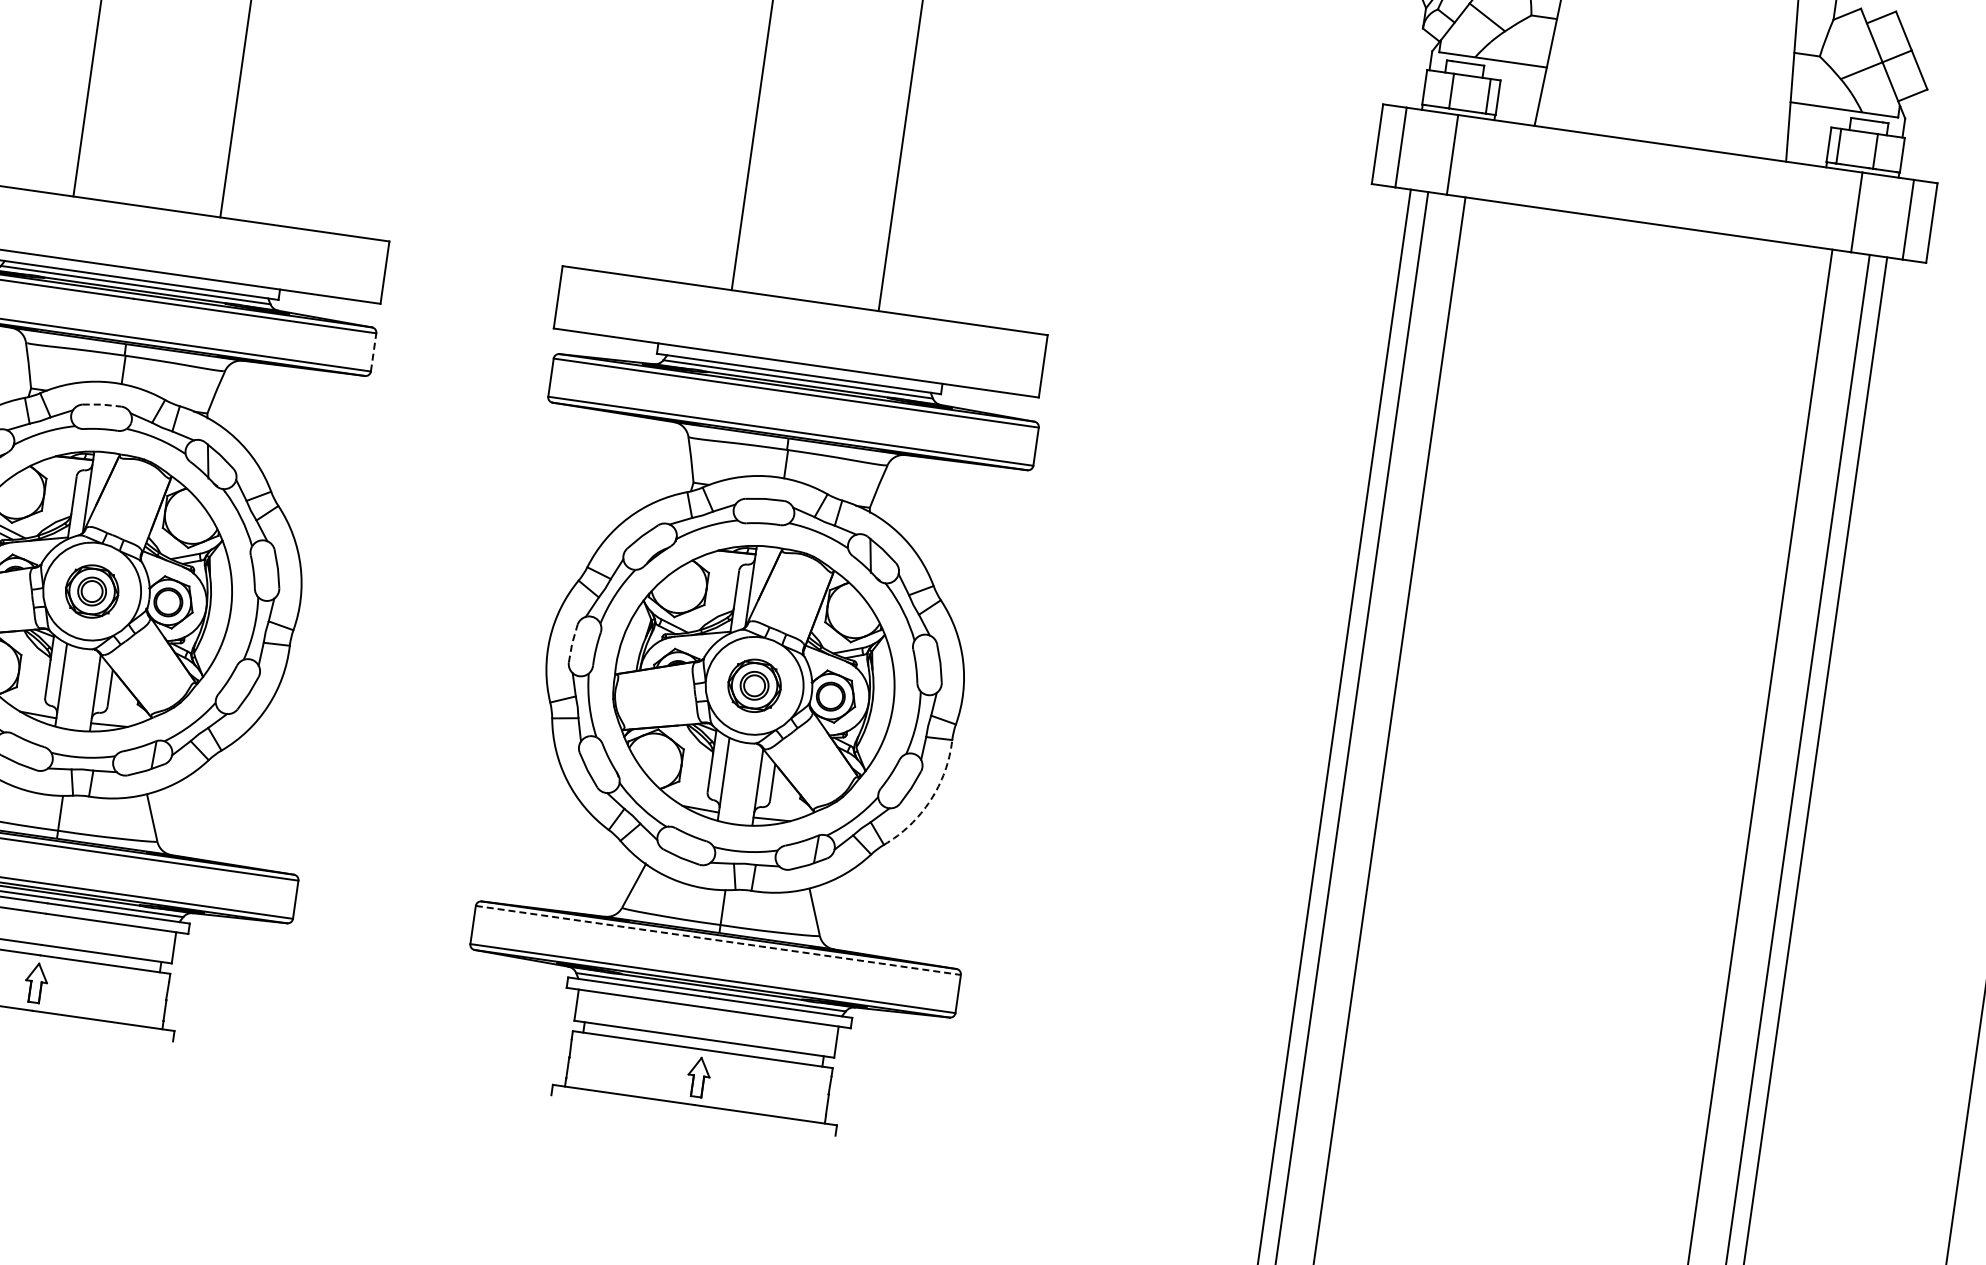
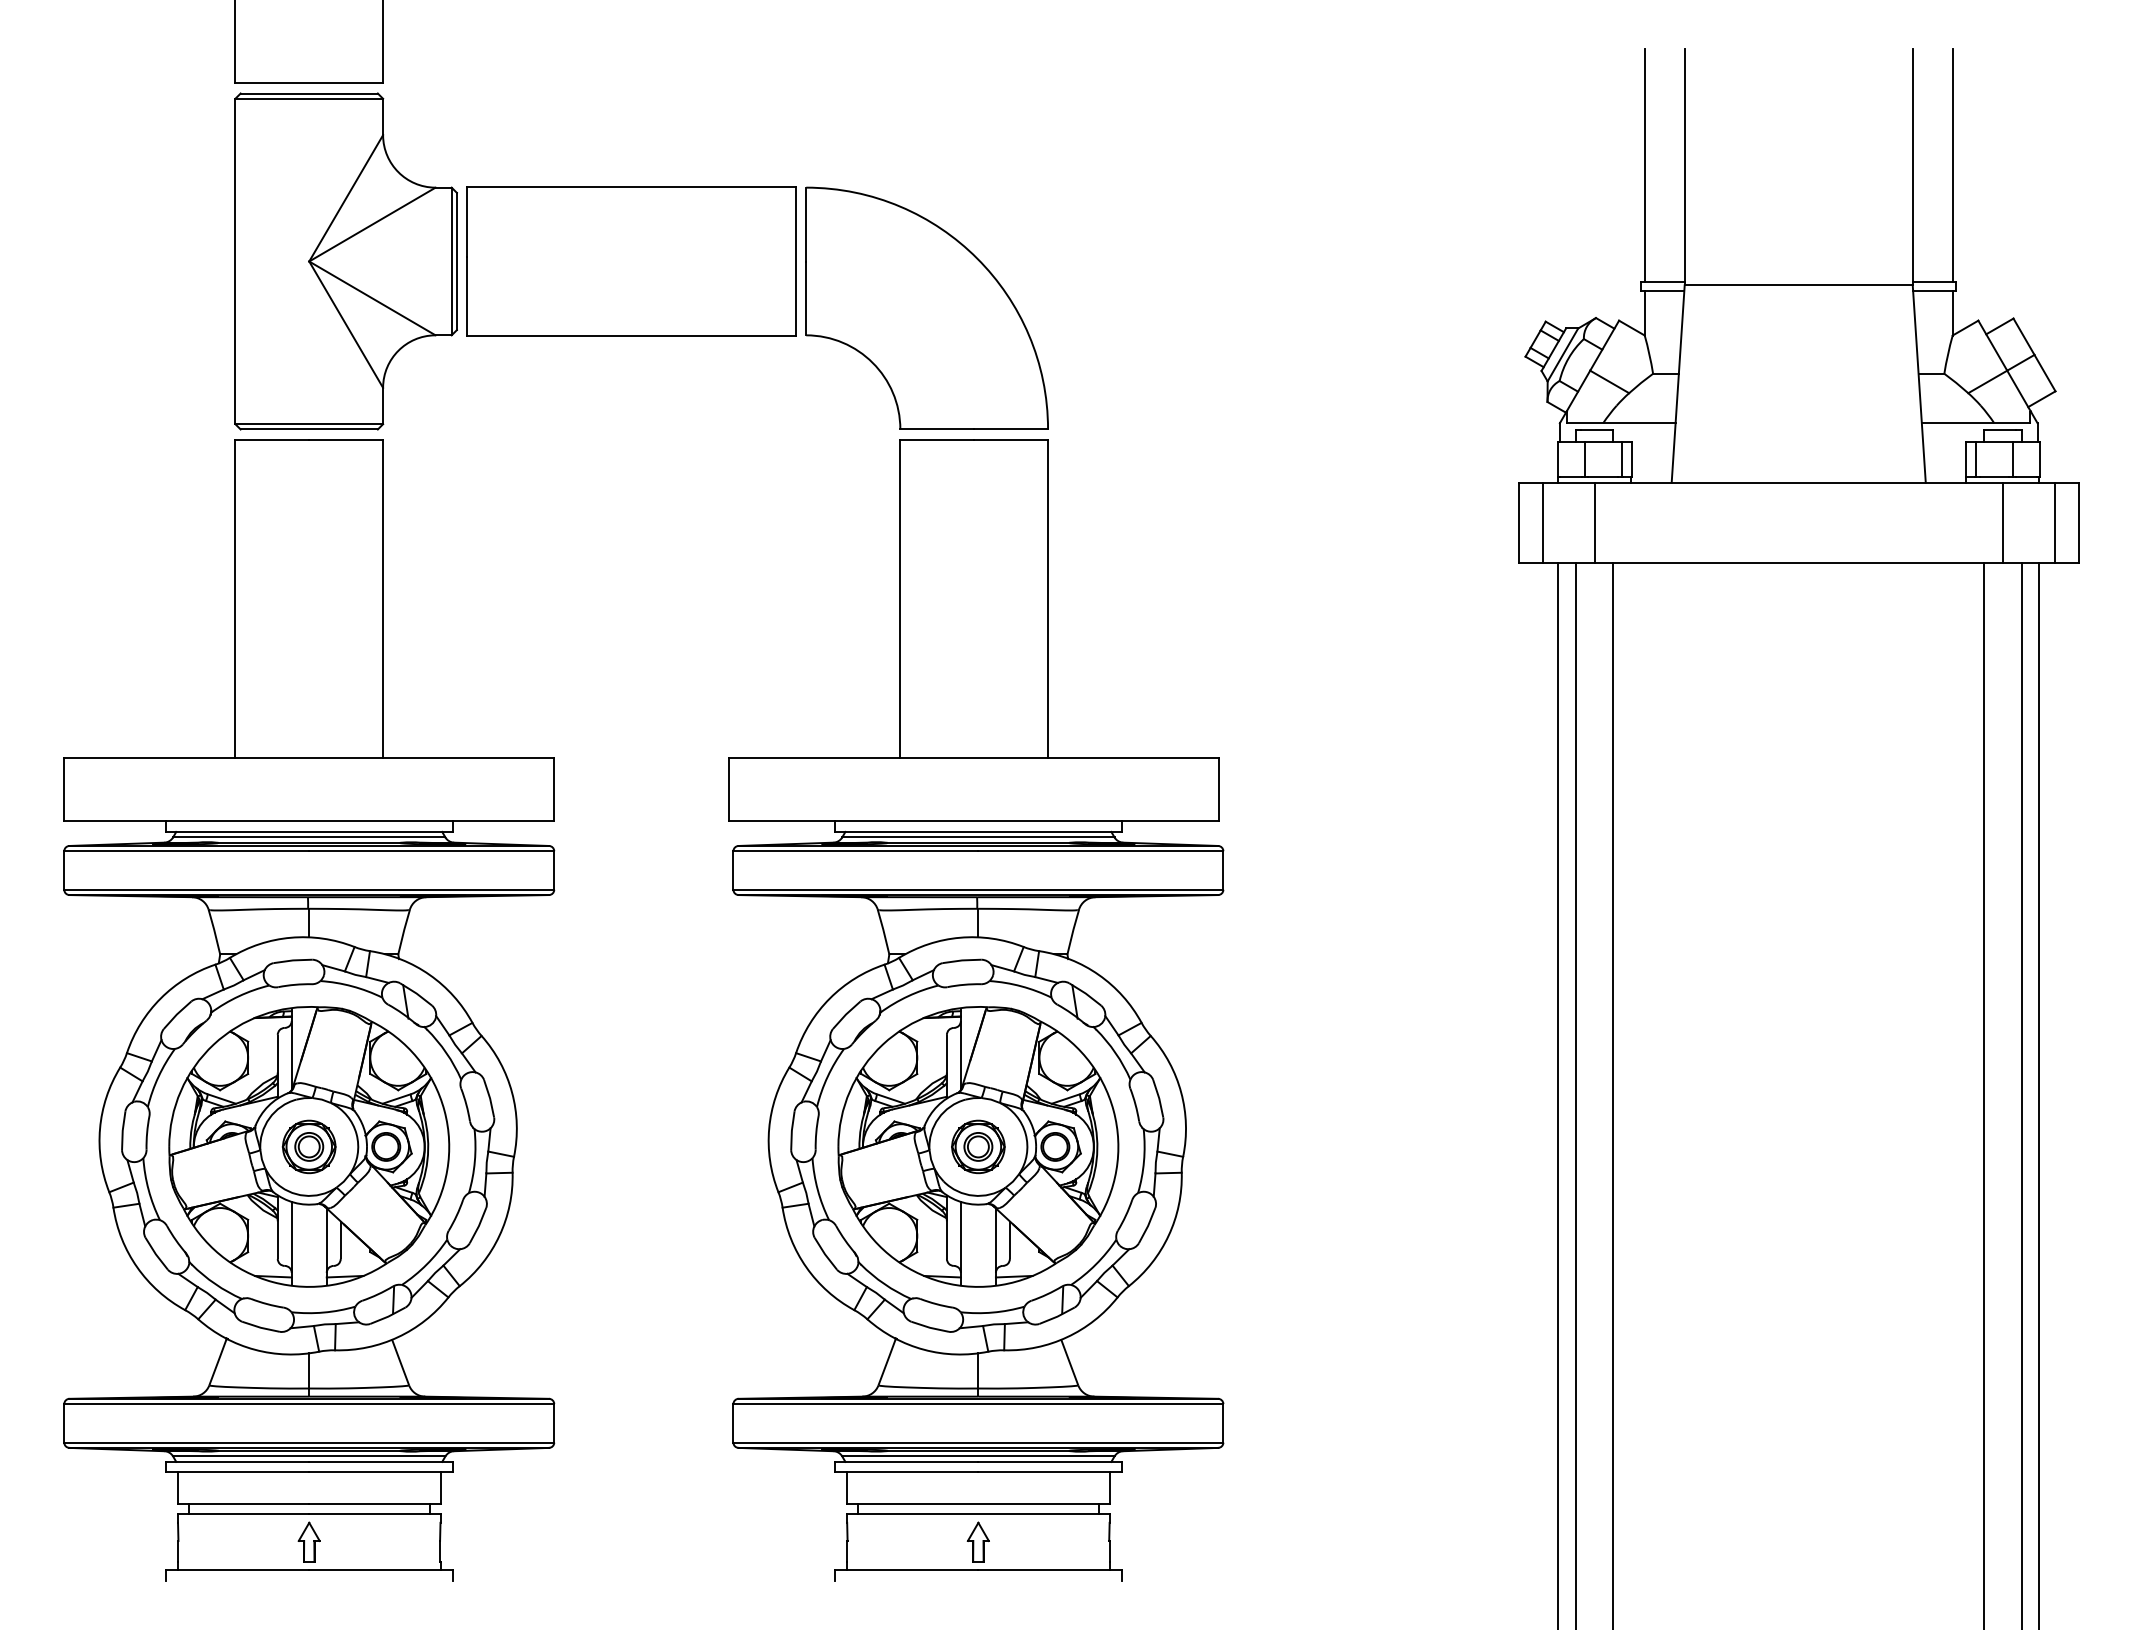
line: (373, 352) -> (554, 870), dashed -> solid
line: (101, 404) -> (292, 960), dashed -> solid
line: (571, 643) -> (791, 1130), dashed -> solid
arc: (930, 800) -> (1168, 1235), dashed -> solid
line: (718, 940) -> (978, 1404), dashed -> solid

